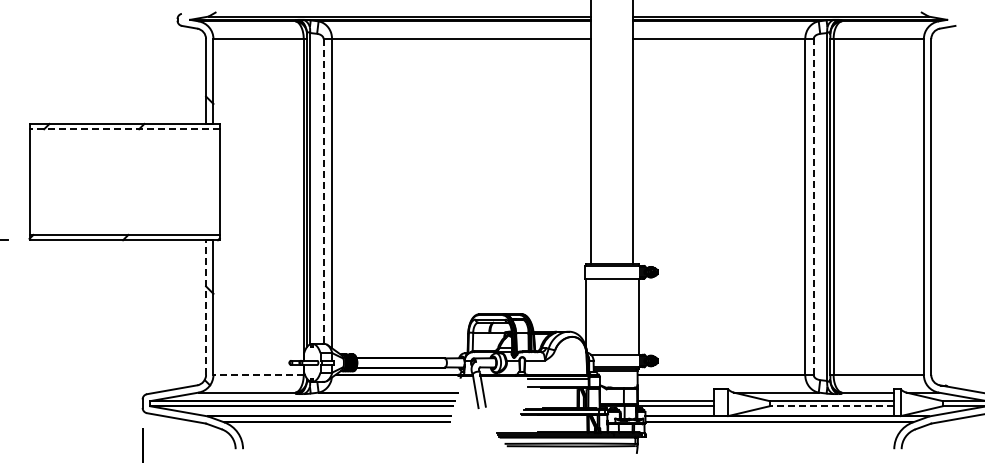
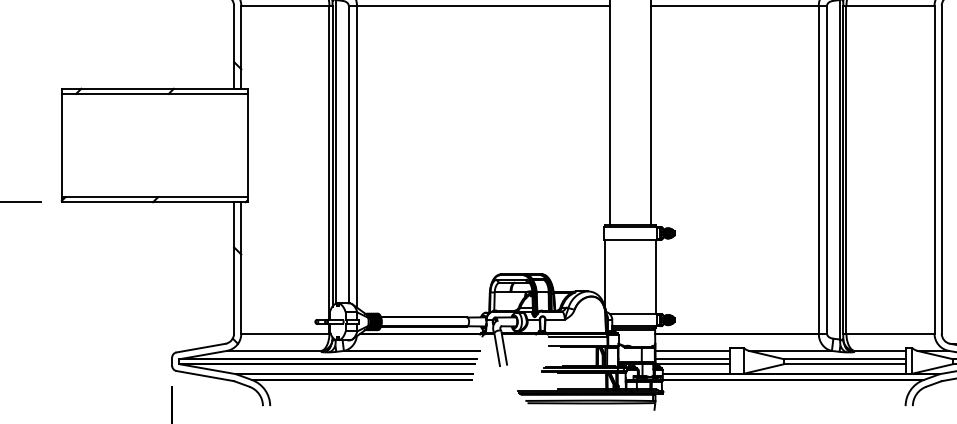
line: (124, 129) -> (154, 94), dashed -> solid
line: (323, 191) -> (348, 154), dashed -> solid
line: (813, 206) -> (826, 169), dashed -> solid
line: (206, 307) -> (234, 267), dashed -> solid
line: (258, 374) -> (285, 333), dashed -> solid
line: (675, 392) -> (692, 350), added
line: (831, 406) -> (844, 364), dashed -> solid

